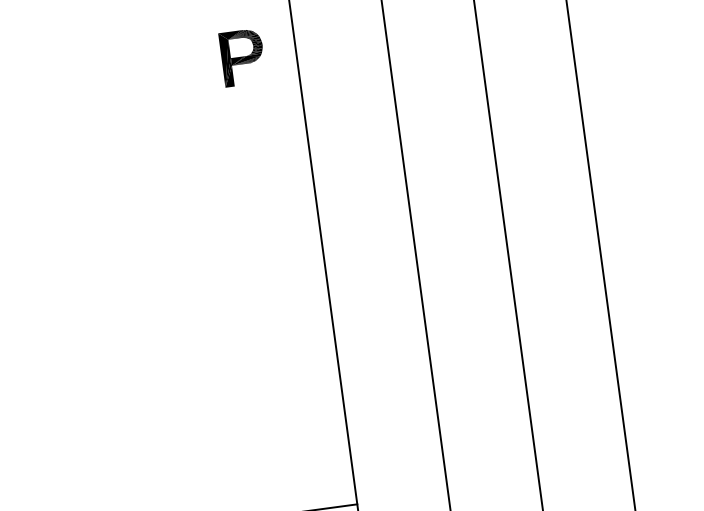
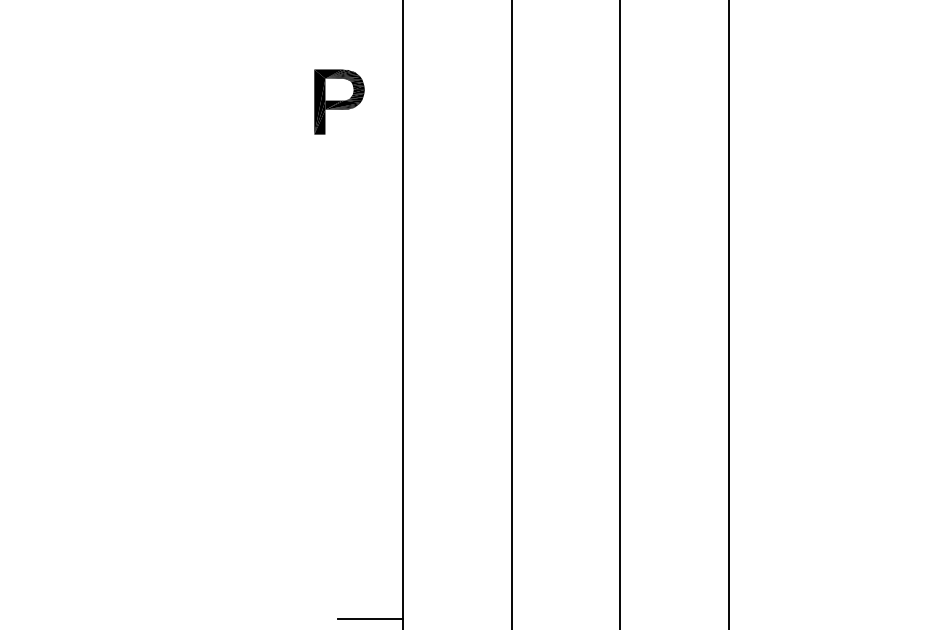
part: (242, 57) -> (339, 101), moved

